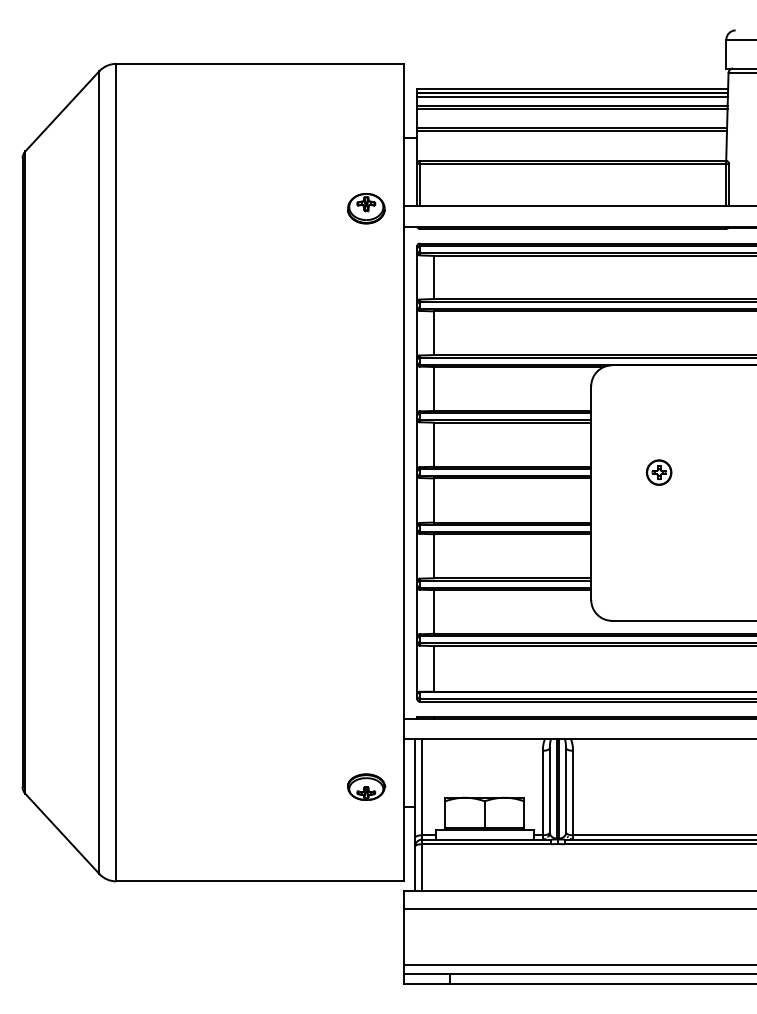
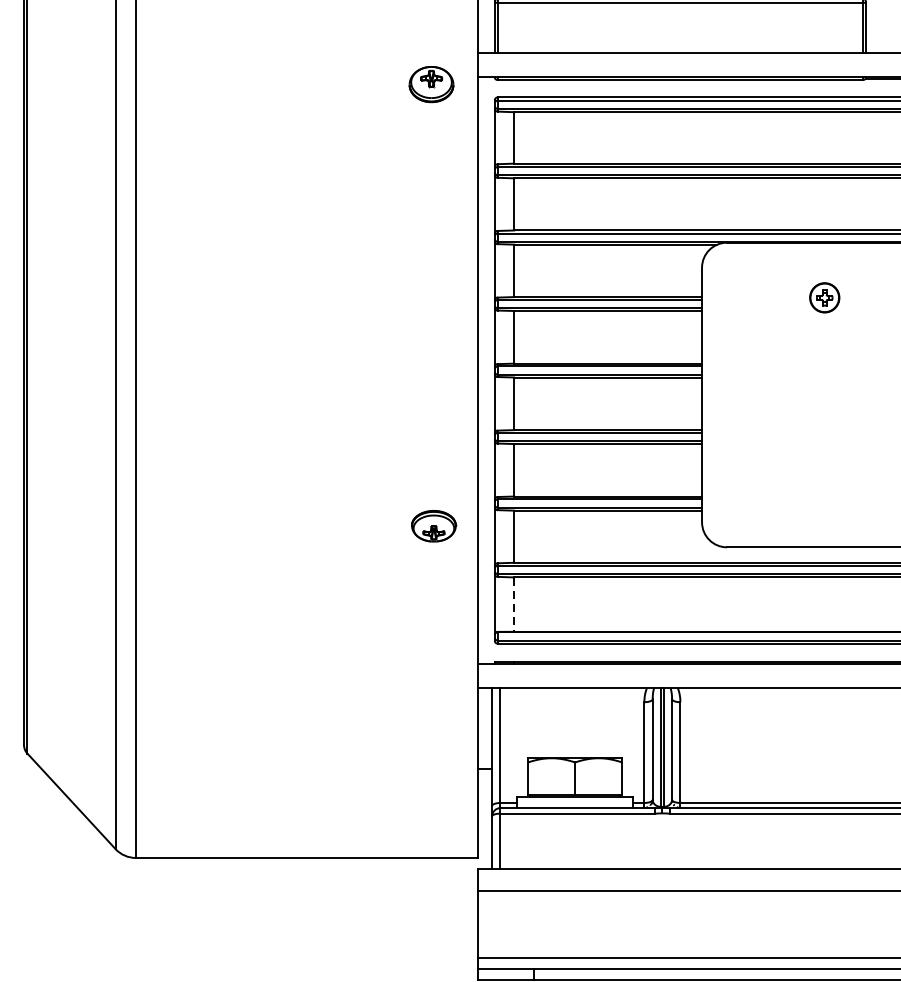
part: (366, 208) -> (431, 84), moved
part: (659, 472) -> (825, 297), moved
line: (433, 668) -> (514, 604), solid -> dashed
part: (366, 786) -> (434, 525), moved

